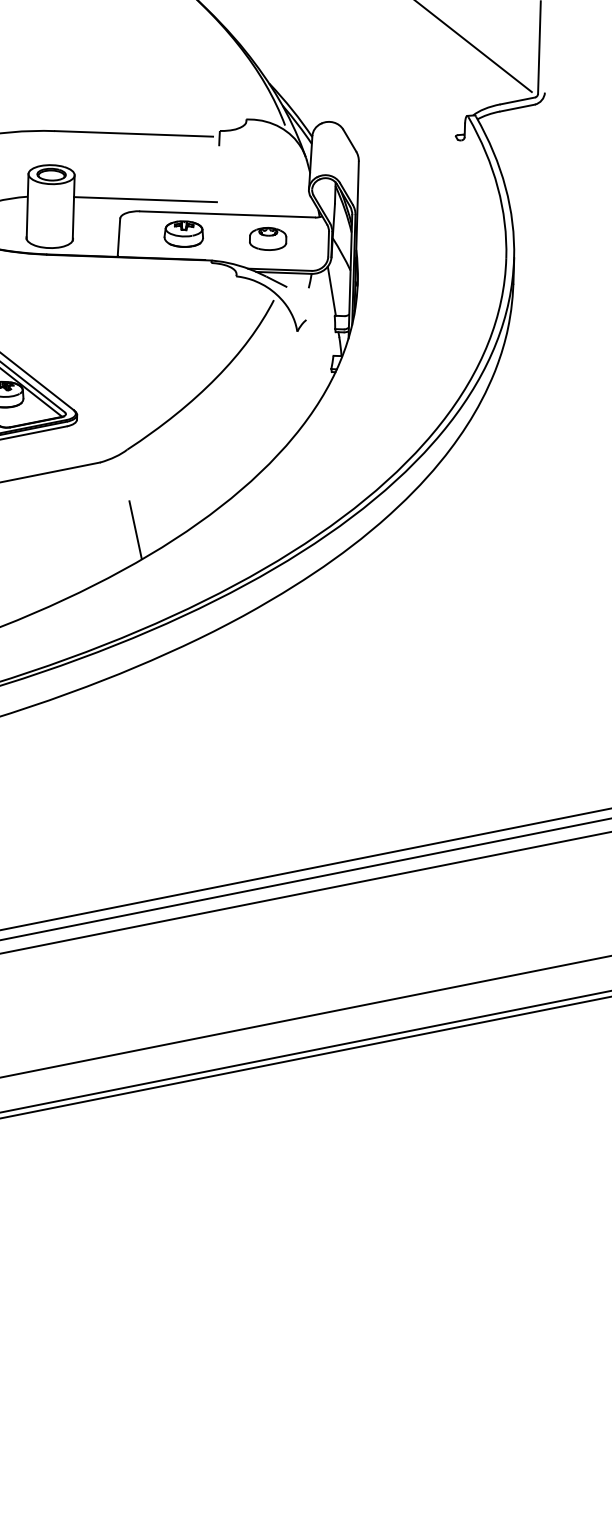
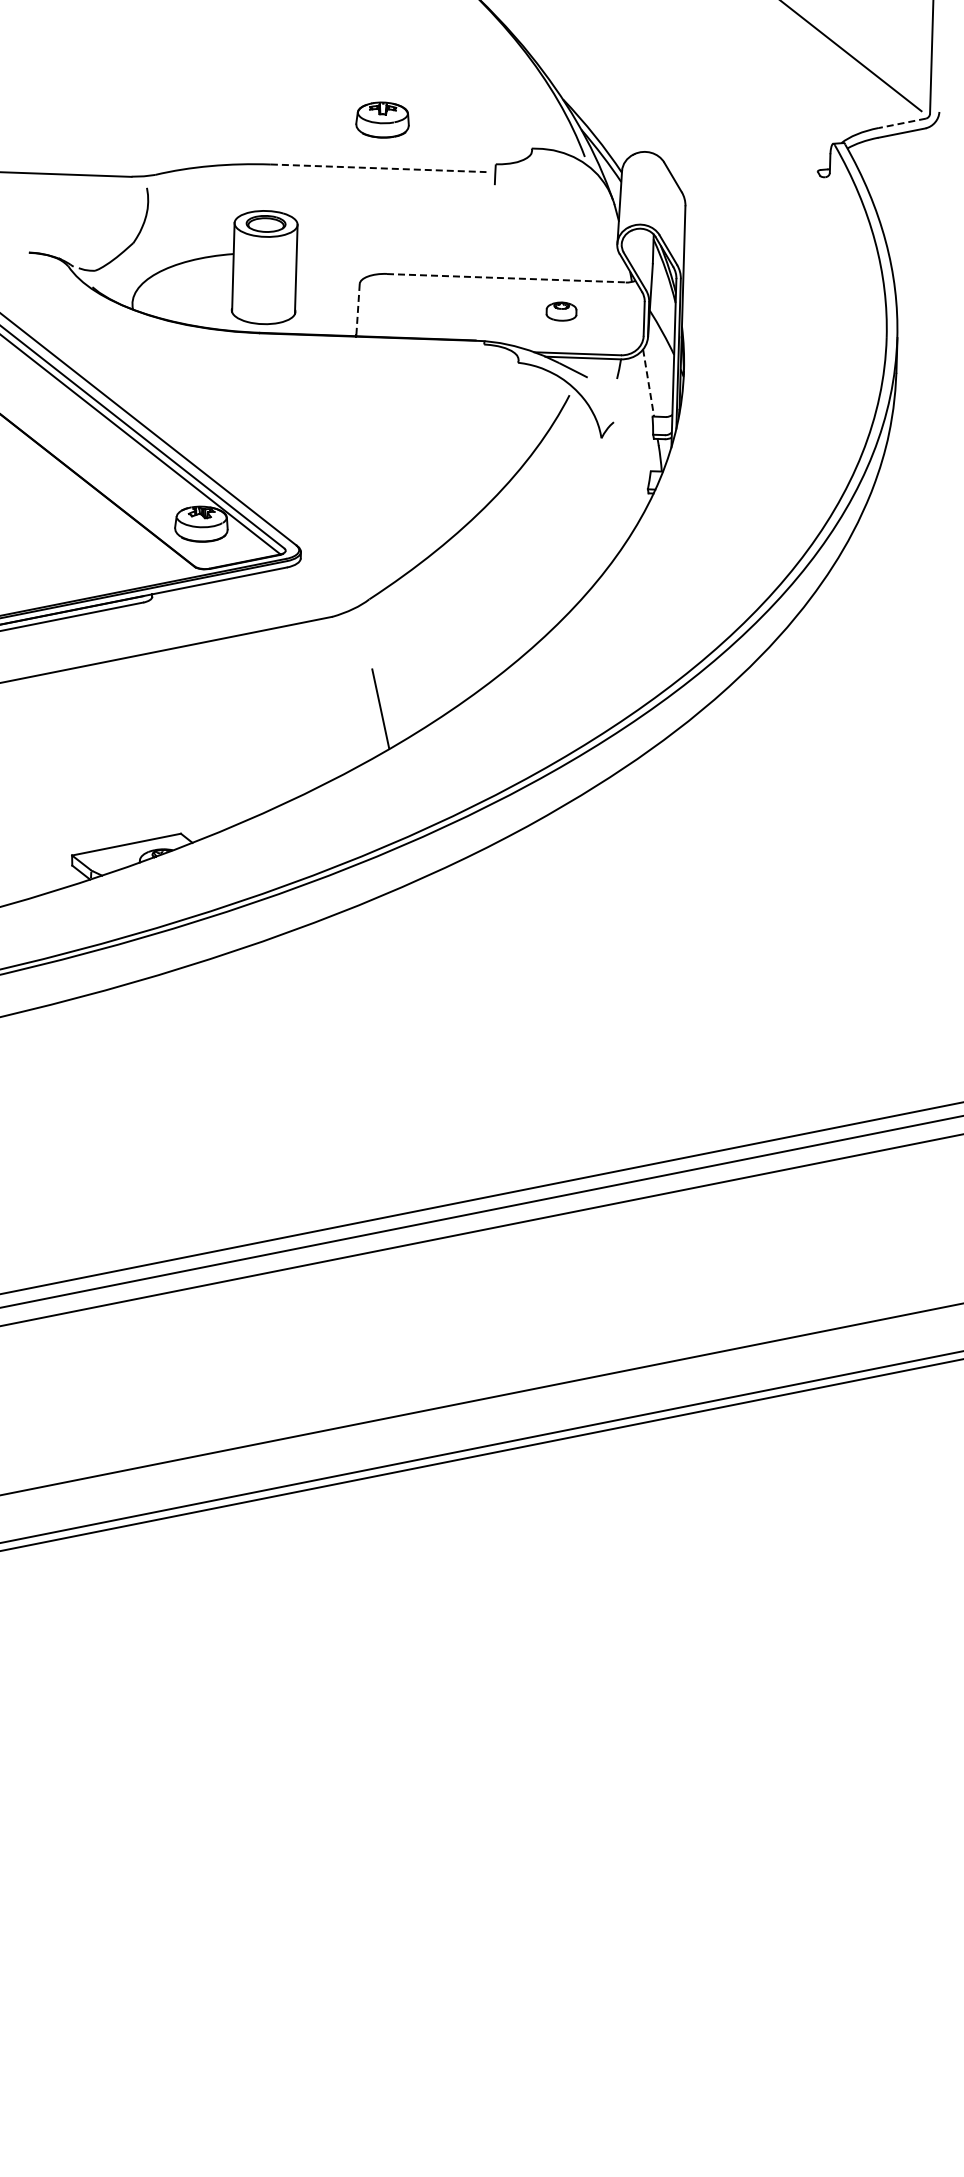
line: (517, 101) -> (901, 123), solid -> dashed
line: (133, 134) -> (378, 168), solid -> dashed
line: (144, 199) -> (393, 257), removed
line: (227, 214) -> (506, 278), solid -> dashed
part: (183, 233) -> (382, 119), moved
line: (119, 237) -> (358, 309), solid -> dashed
part: (268, 238) -> (561, 311), size x0.6
line: (331, 291) -> (648, 383), solid -> dashed

